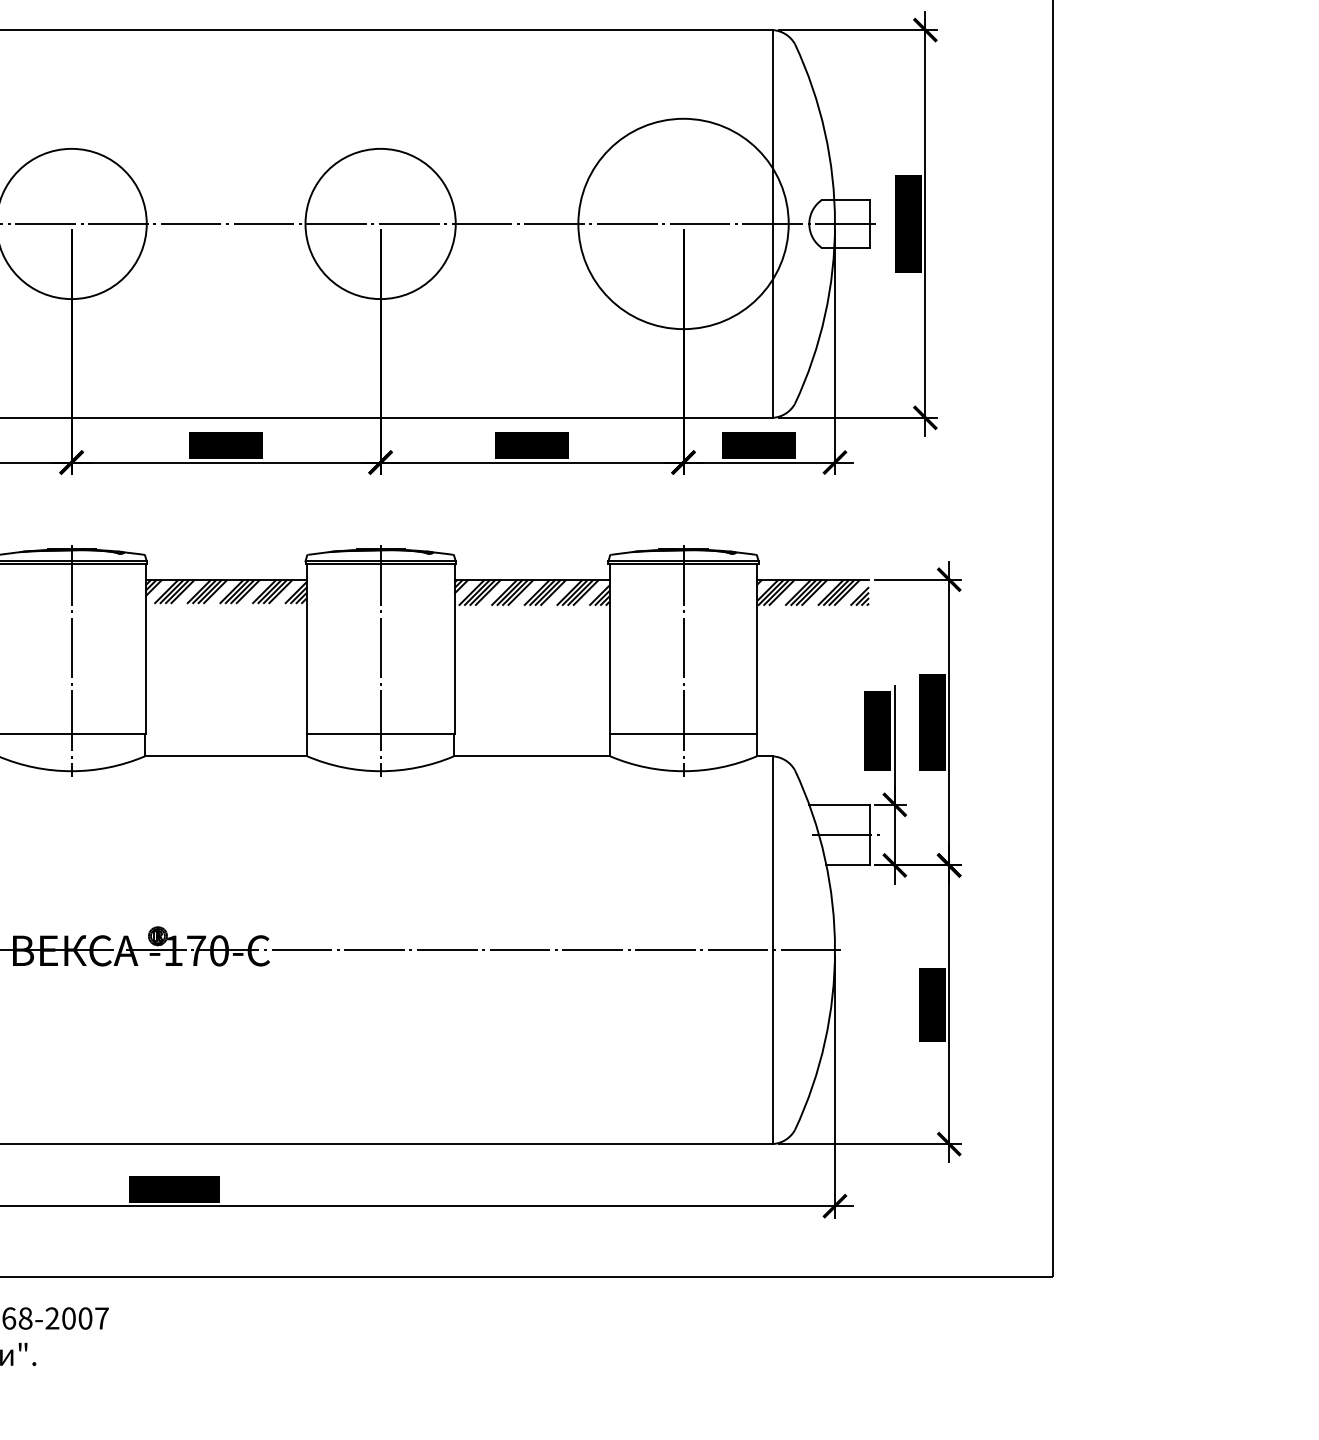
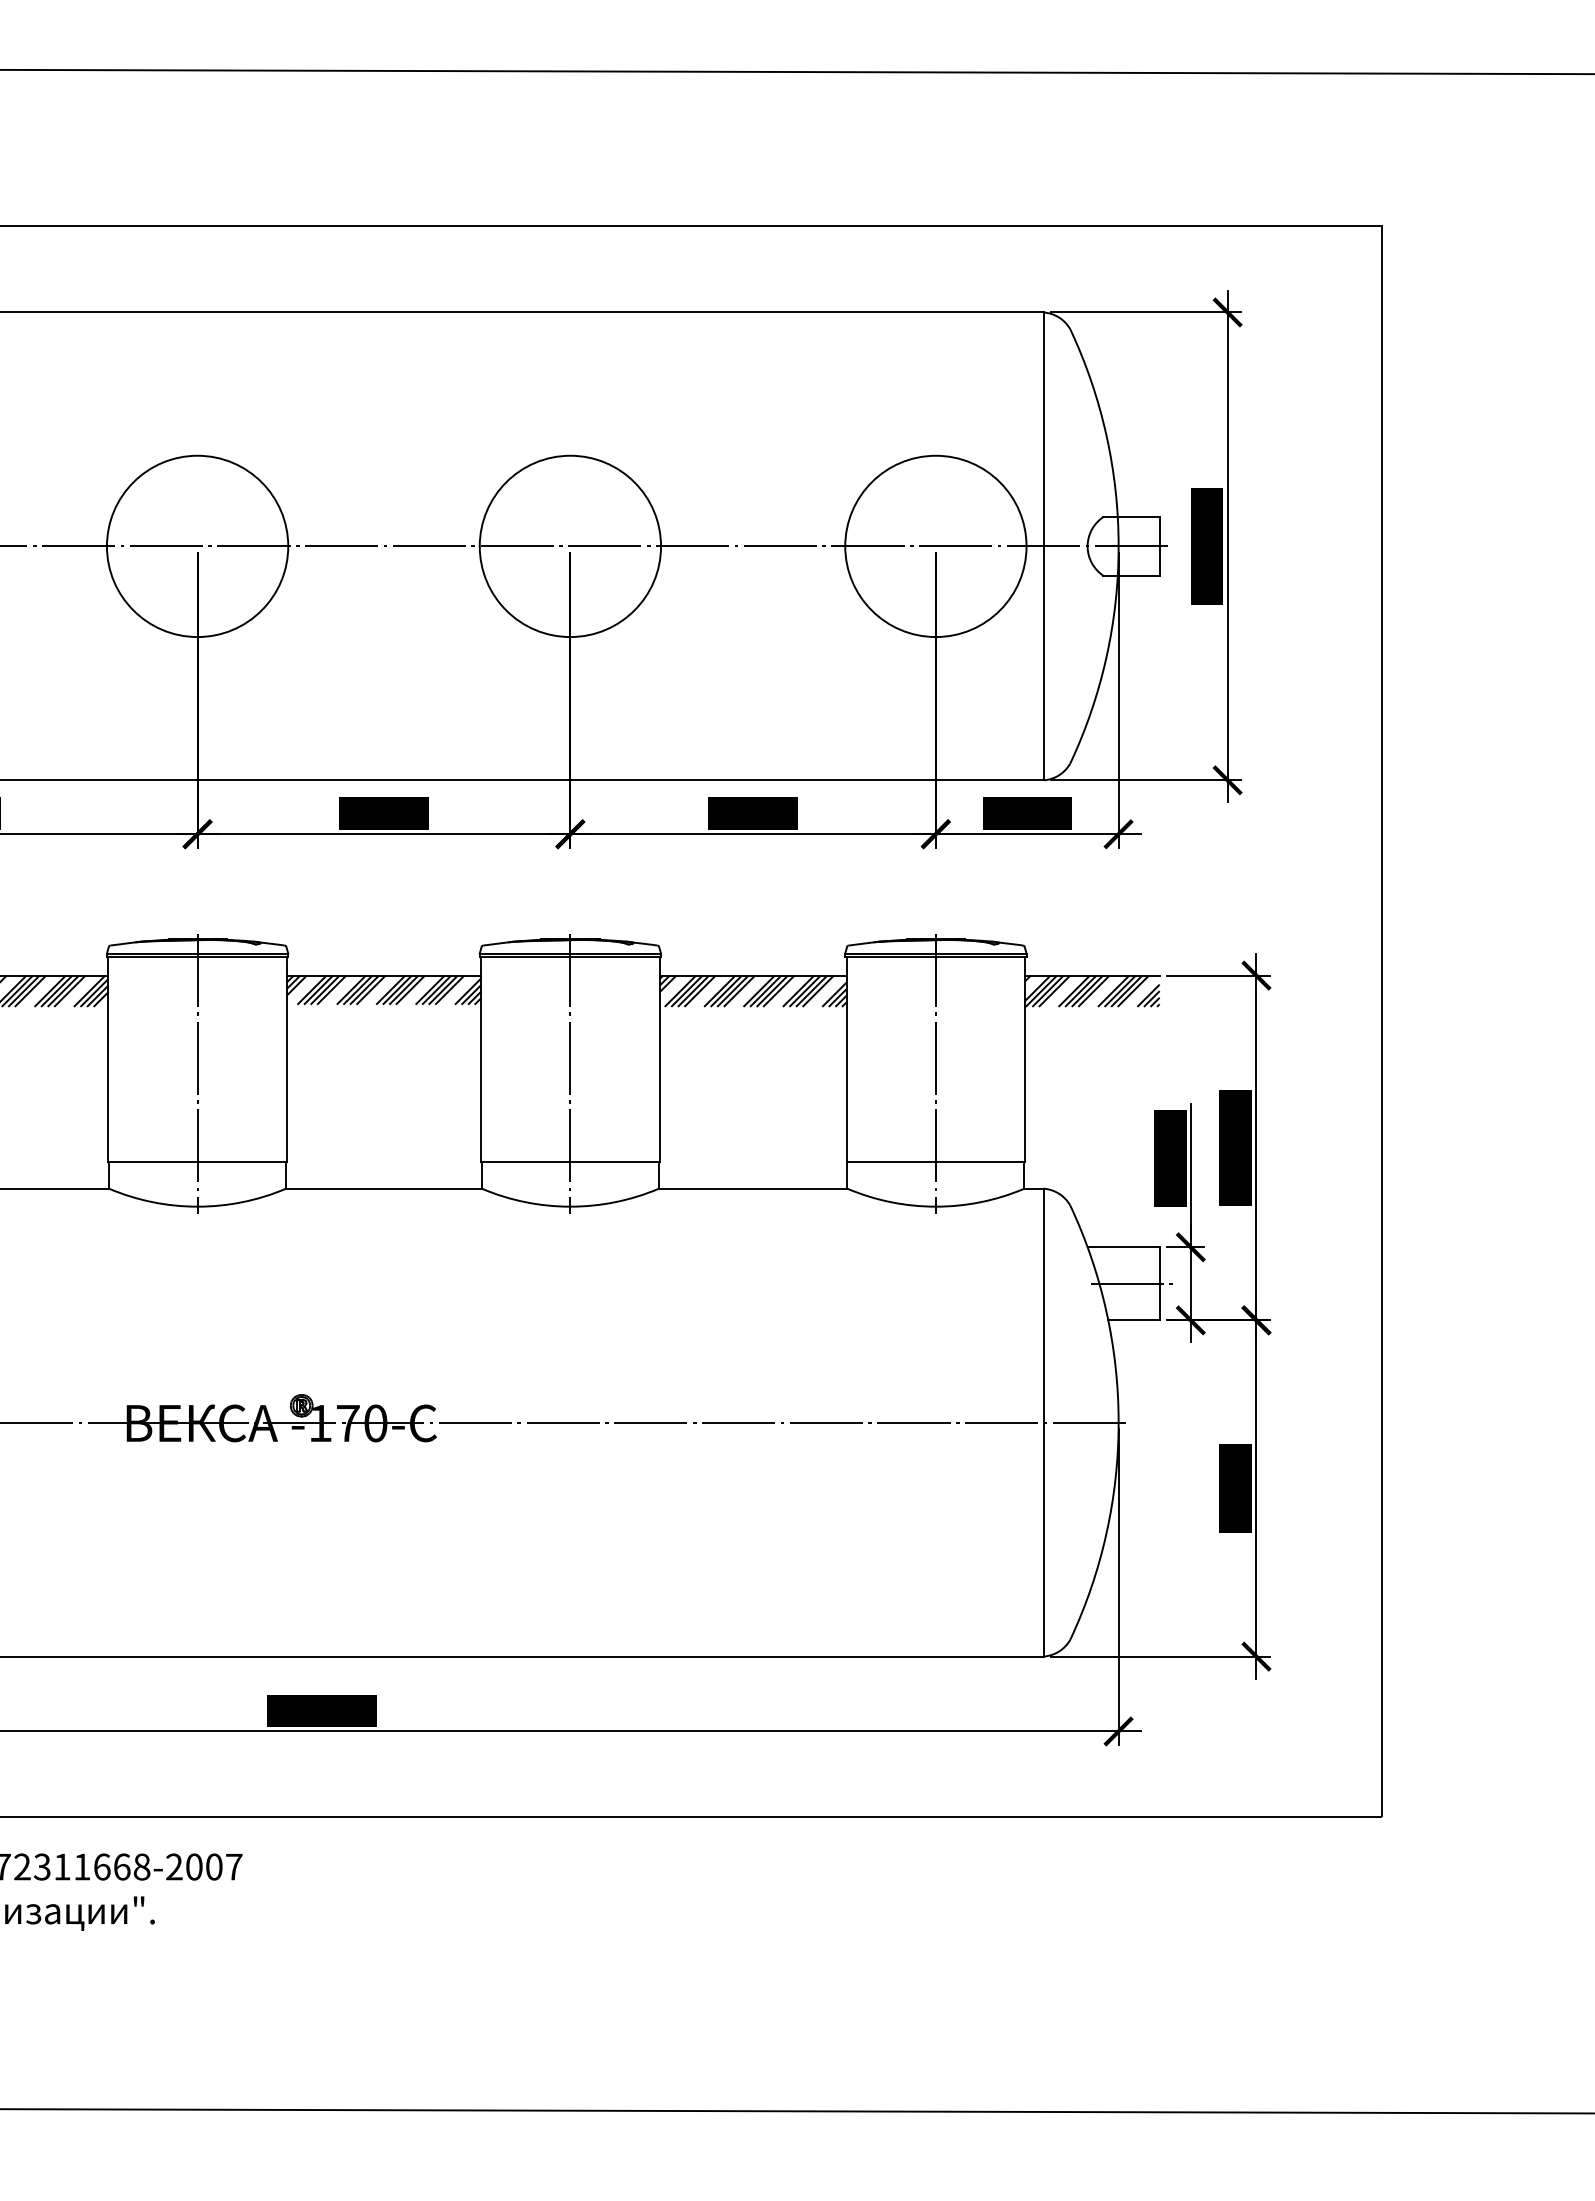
circle: (683, 224) -> (935, 546), size x0.71

